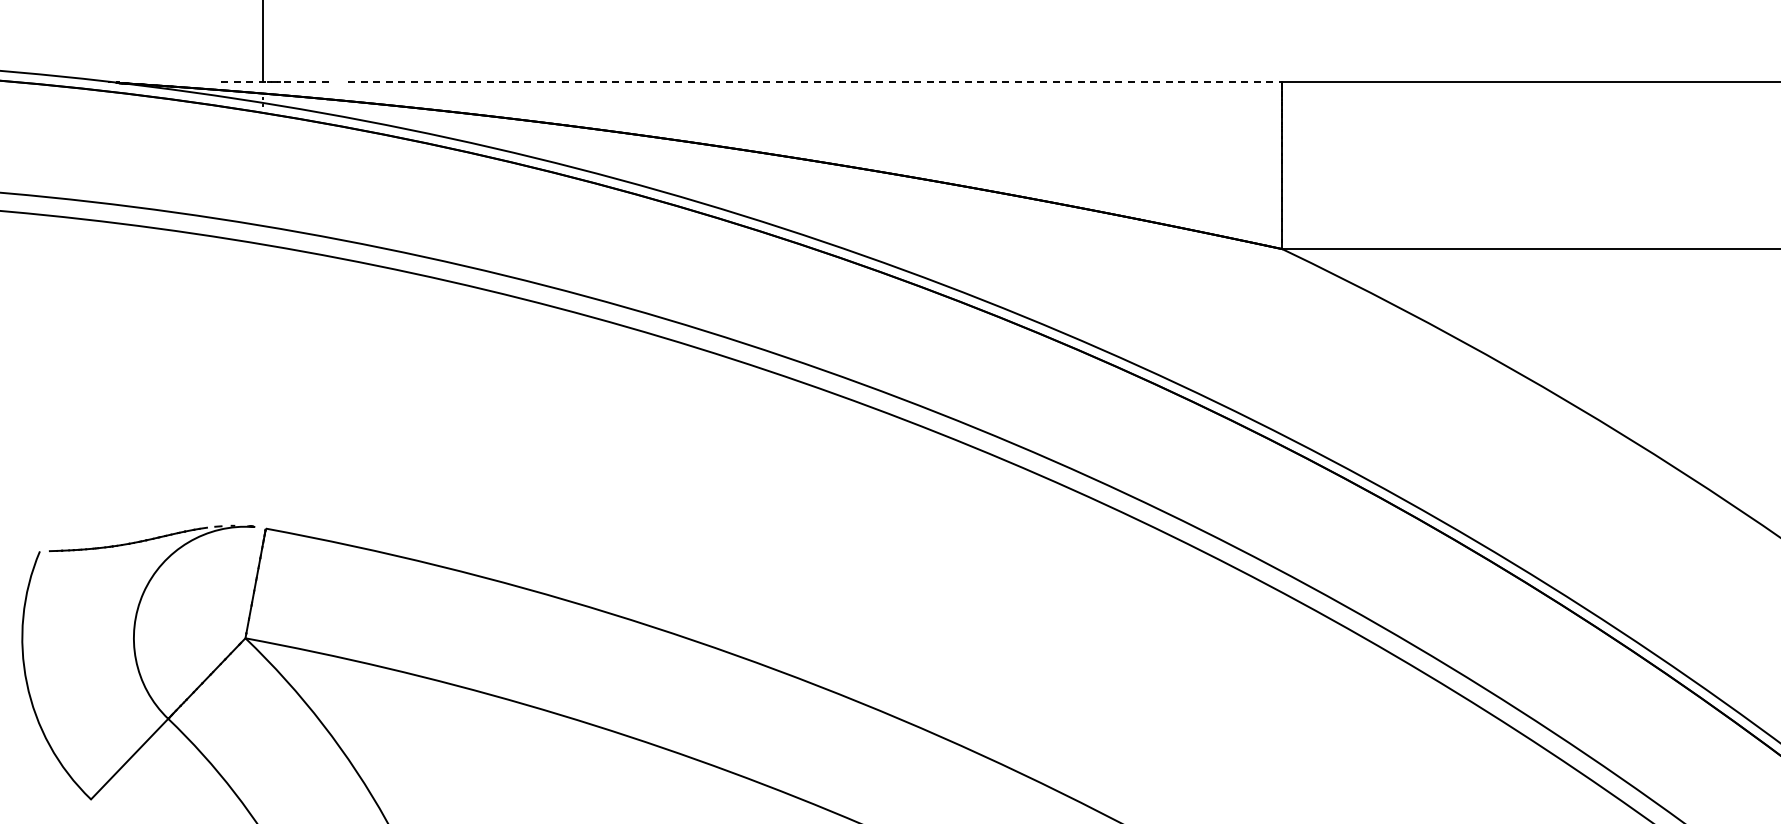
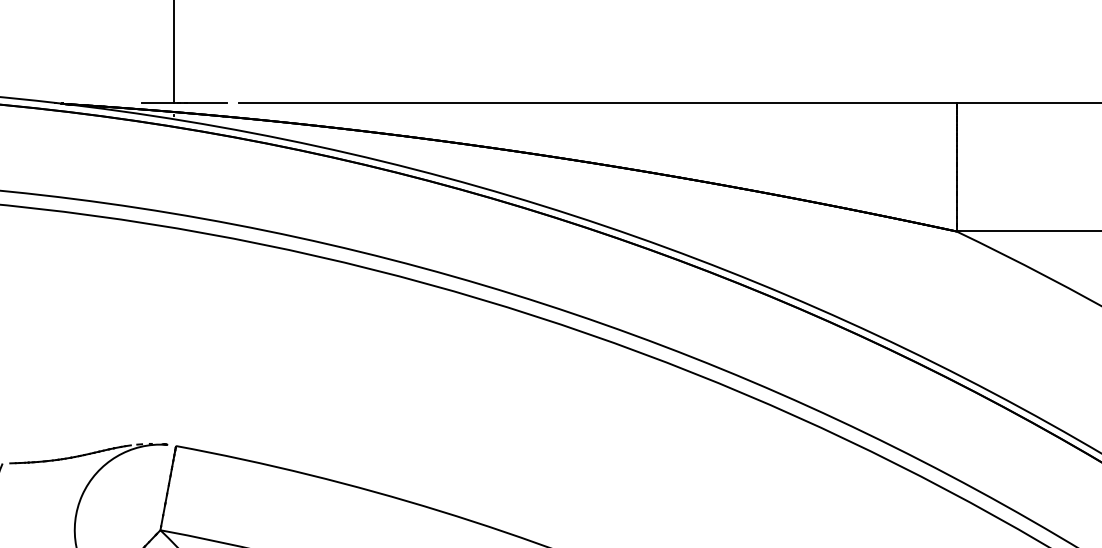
line: (277, 81) -> (185, 102), dashed -> solid
line: (815, 81) -> (598, 102), dashed -> solid

